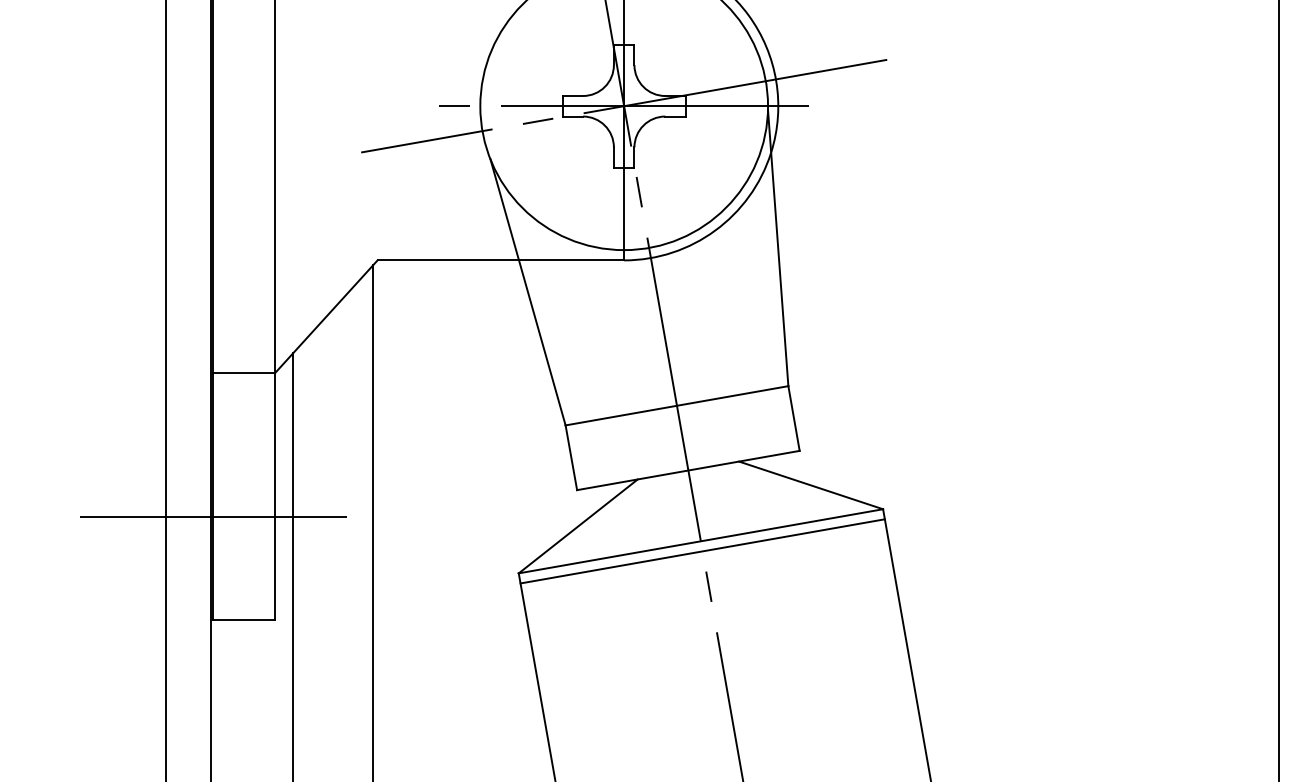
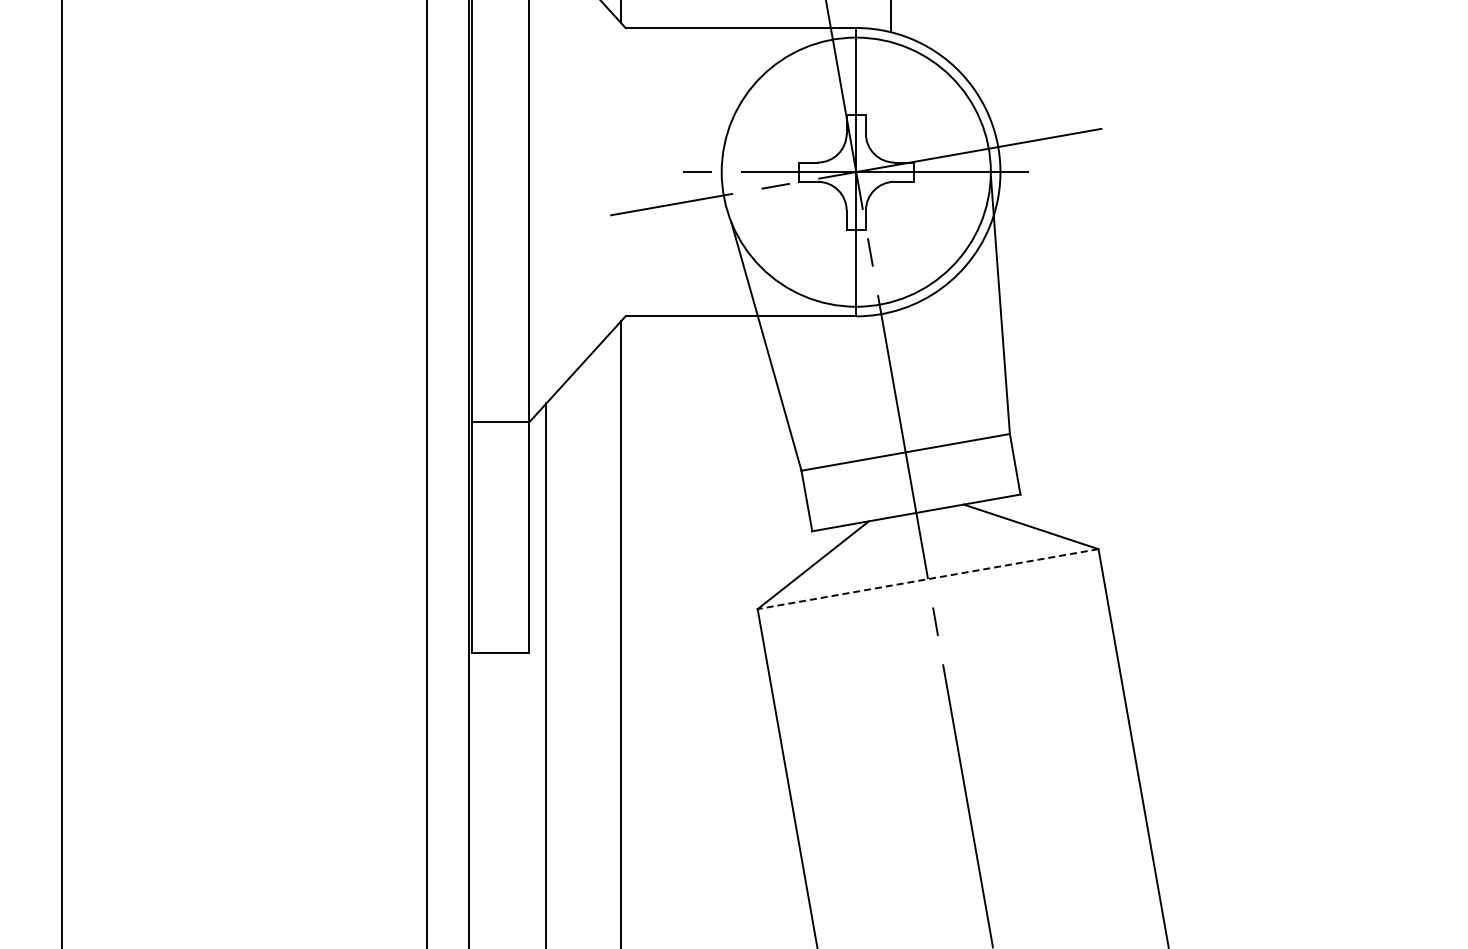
line: (212, 517) -> (471, 556), removed
line: (700, 541) -> (927, 579), solid -> dashed
line: (702, 551) -> (929, 588), removed

